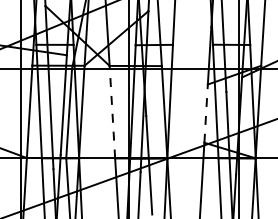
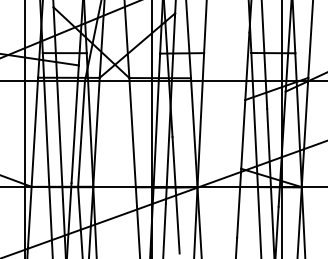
line: (112, 112) -> (132, 132), dashed -> solid
line: (206, 112) -> (243, 133), dashed -> solid

